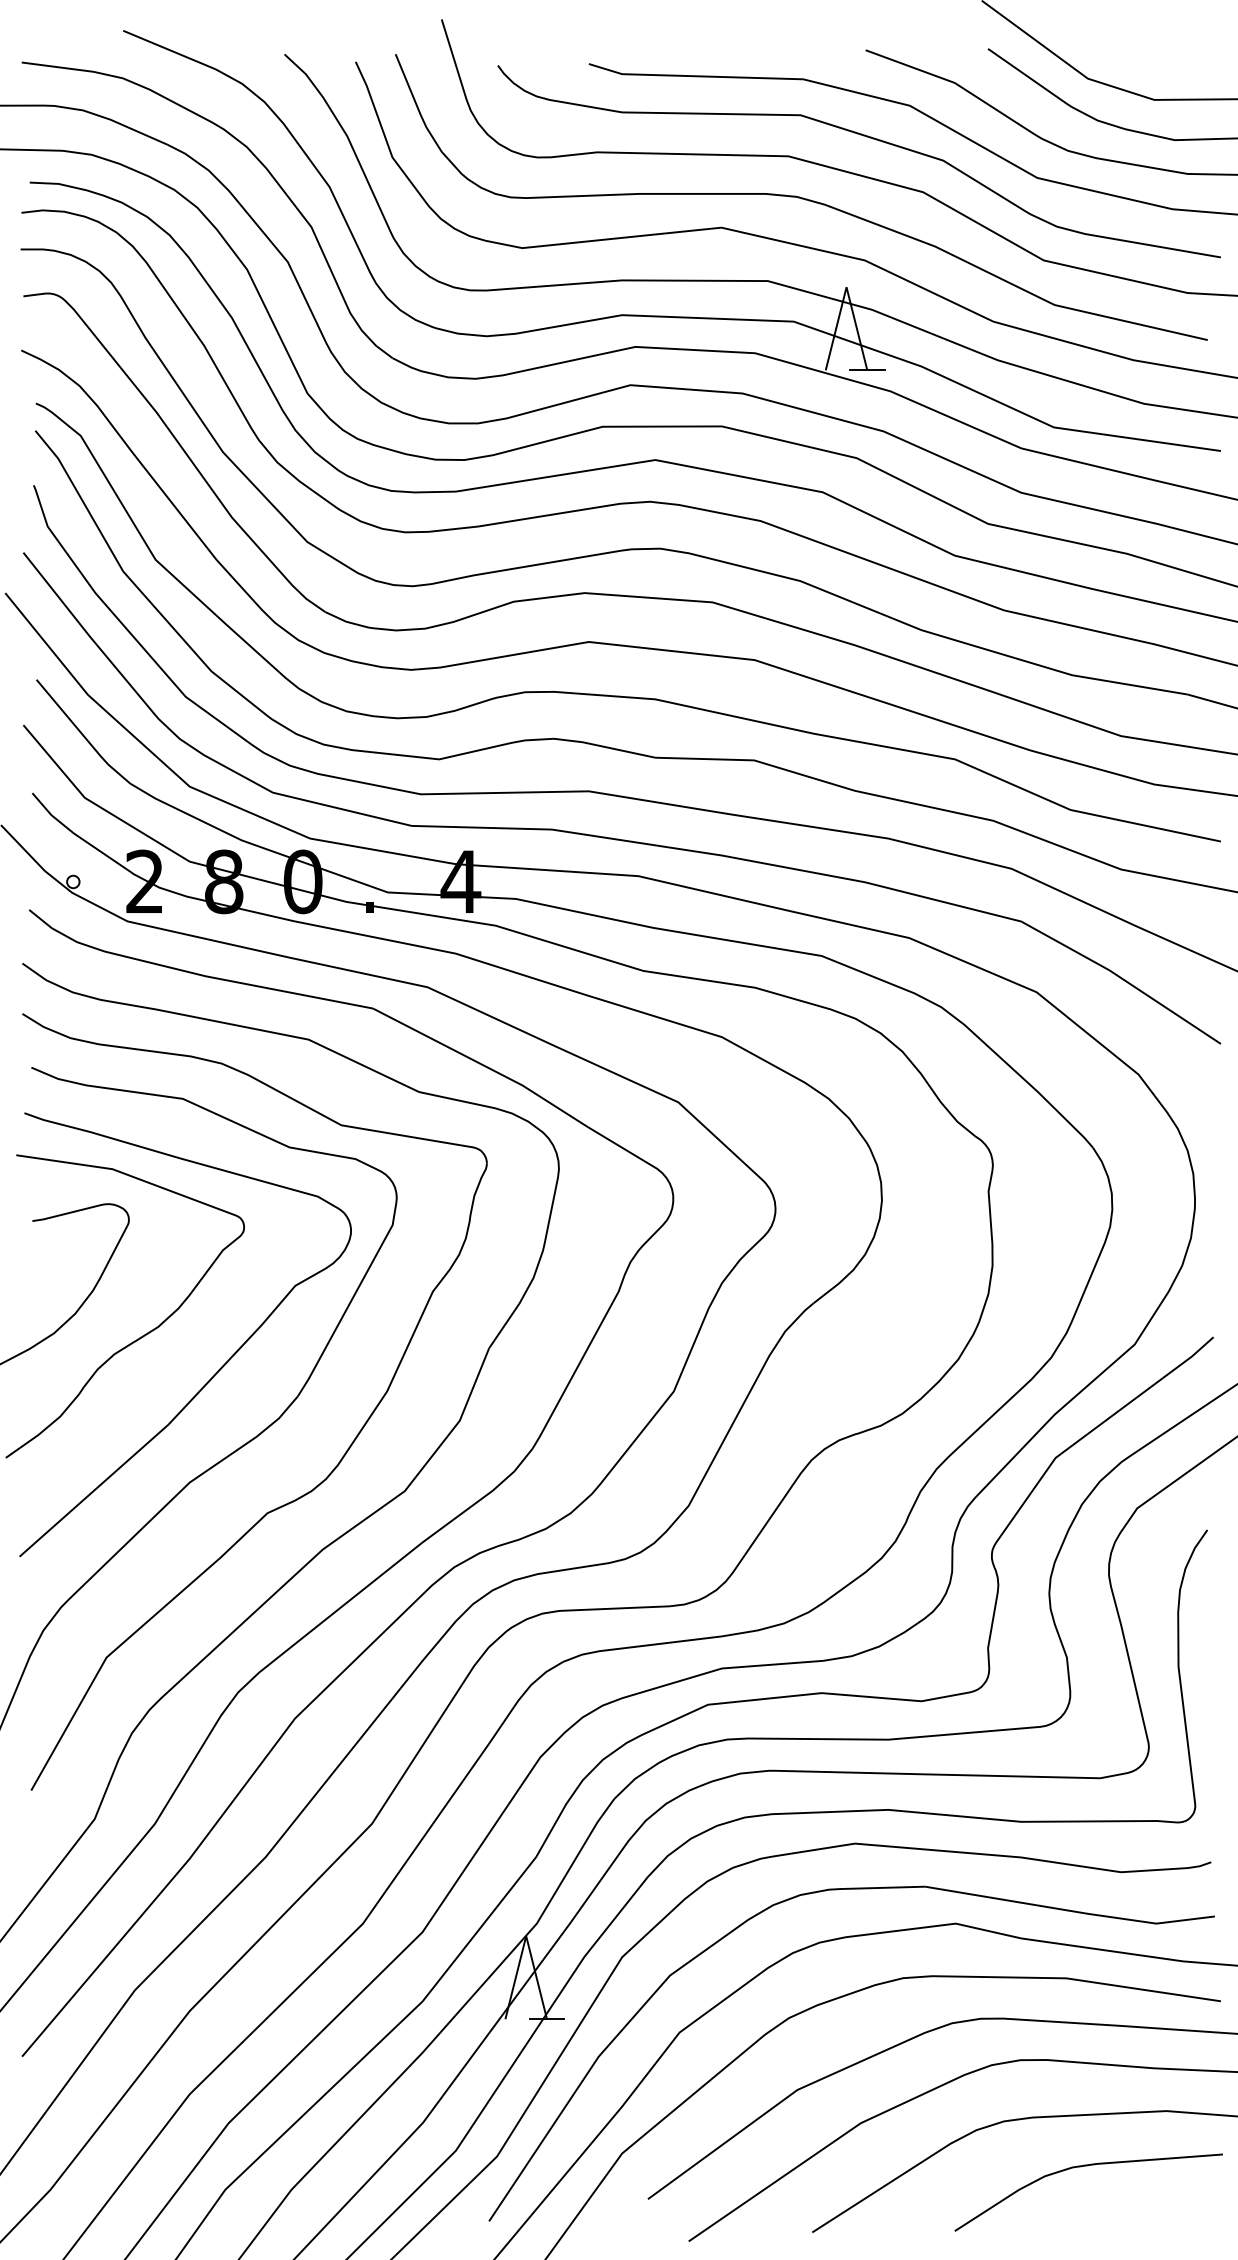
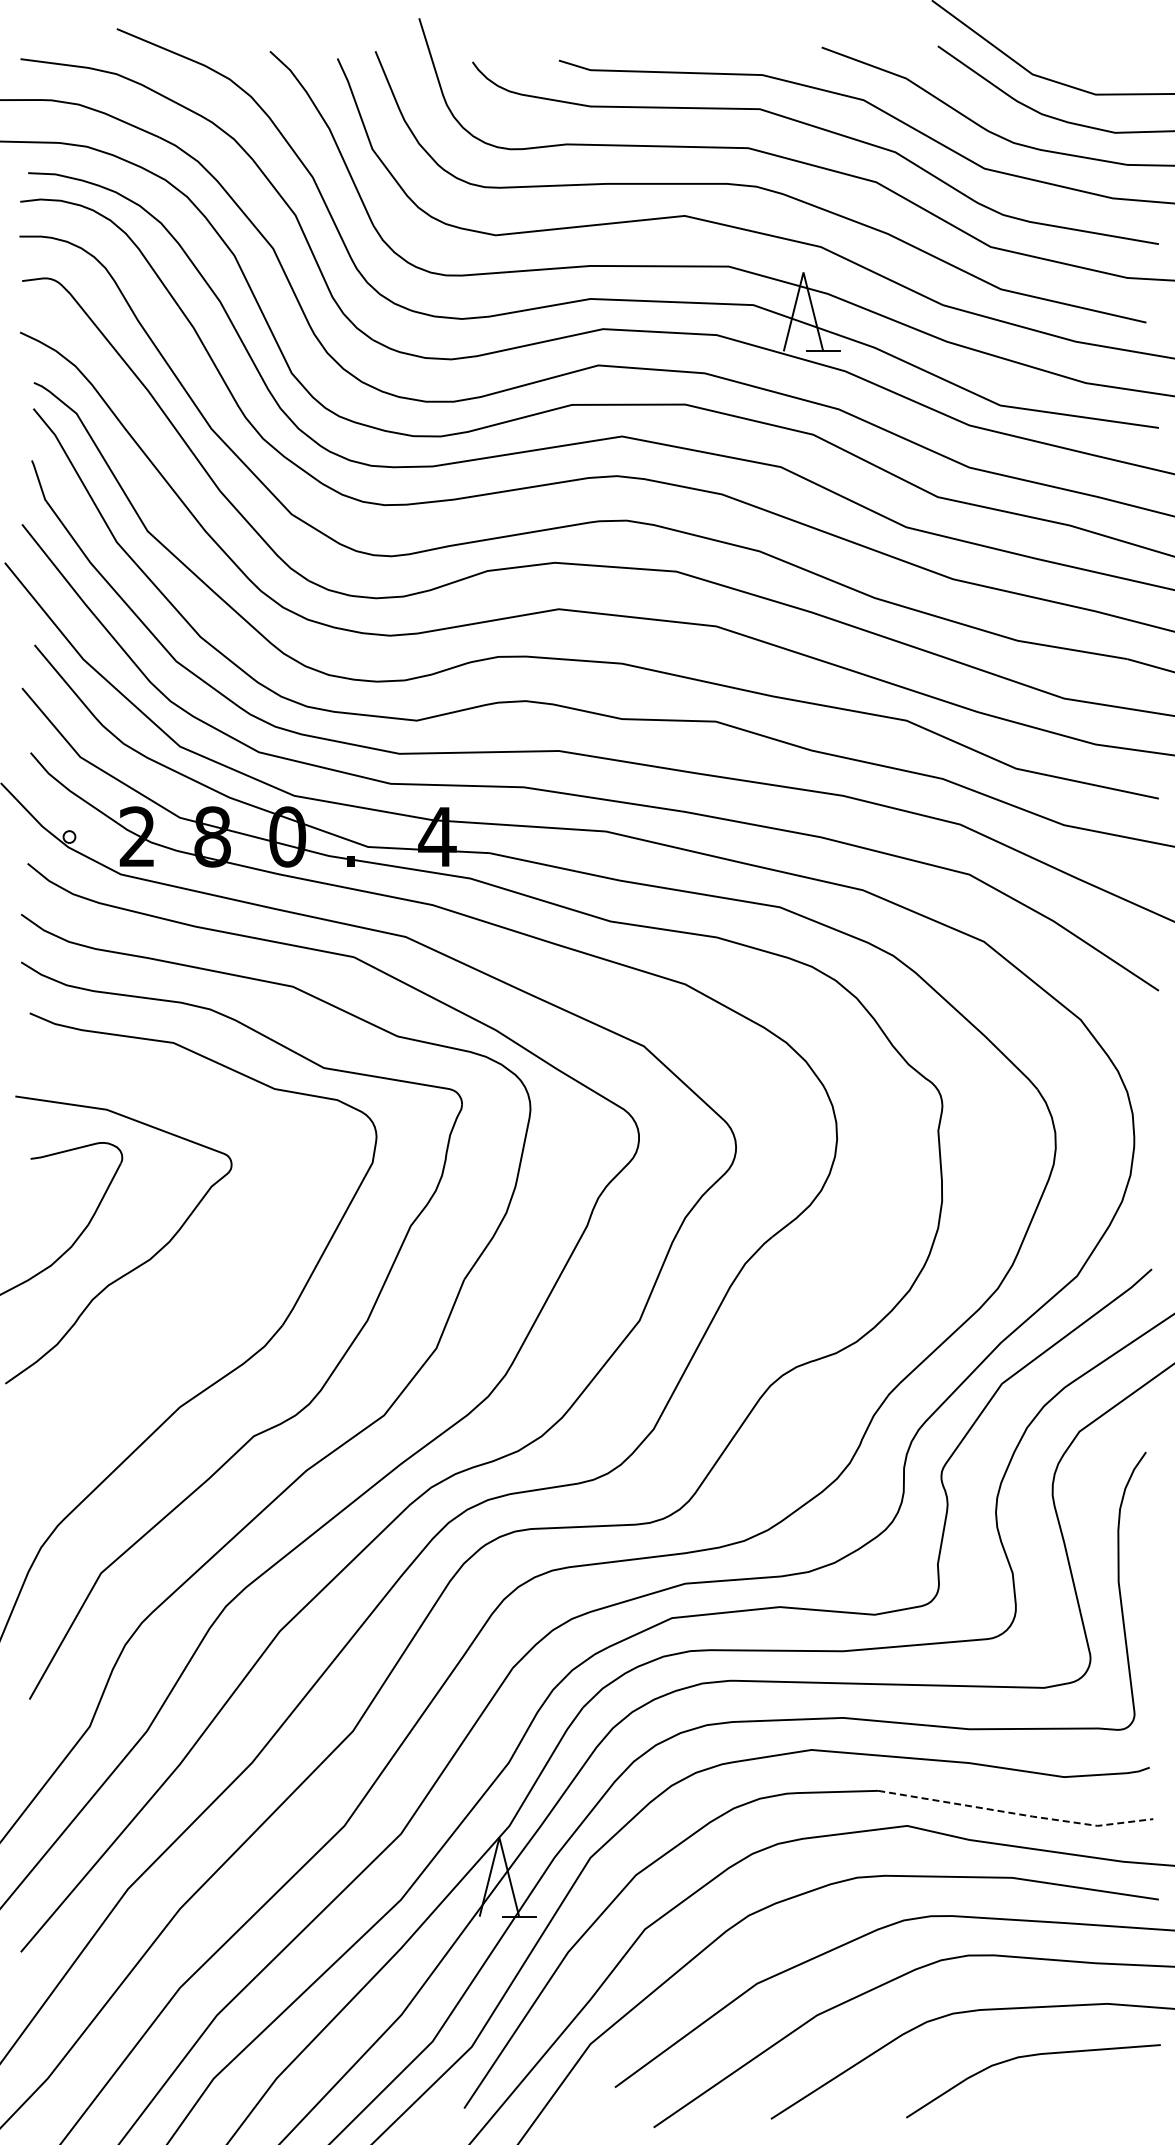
curve: (219, 1368) -> (208, 1298), removed
line: (1070, 1910) -> (1016, 1813), solid -> dashed

